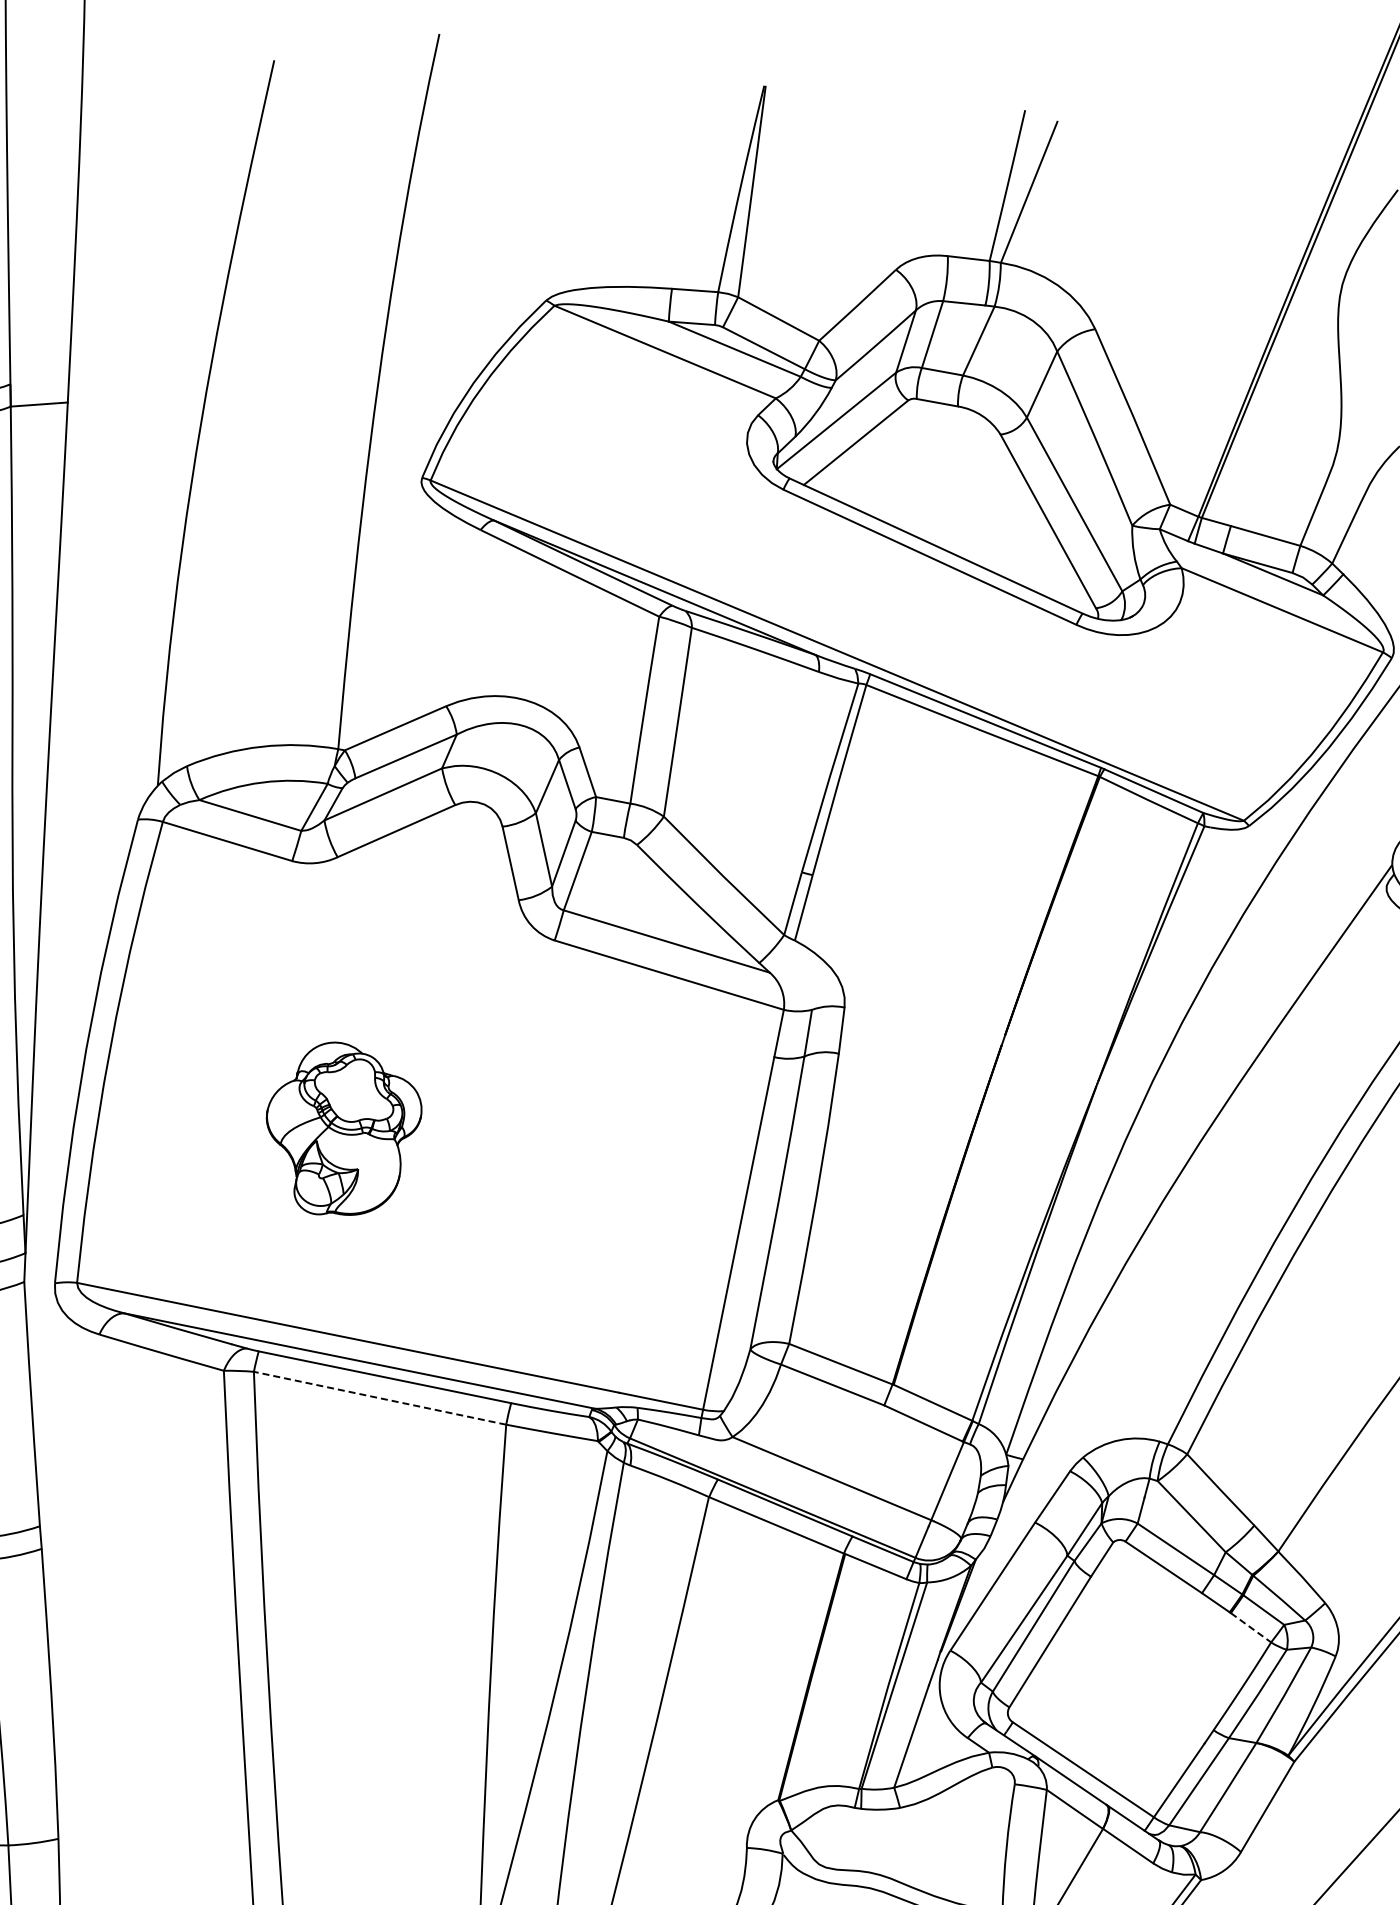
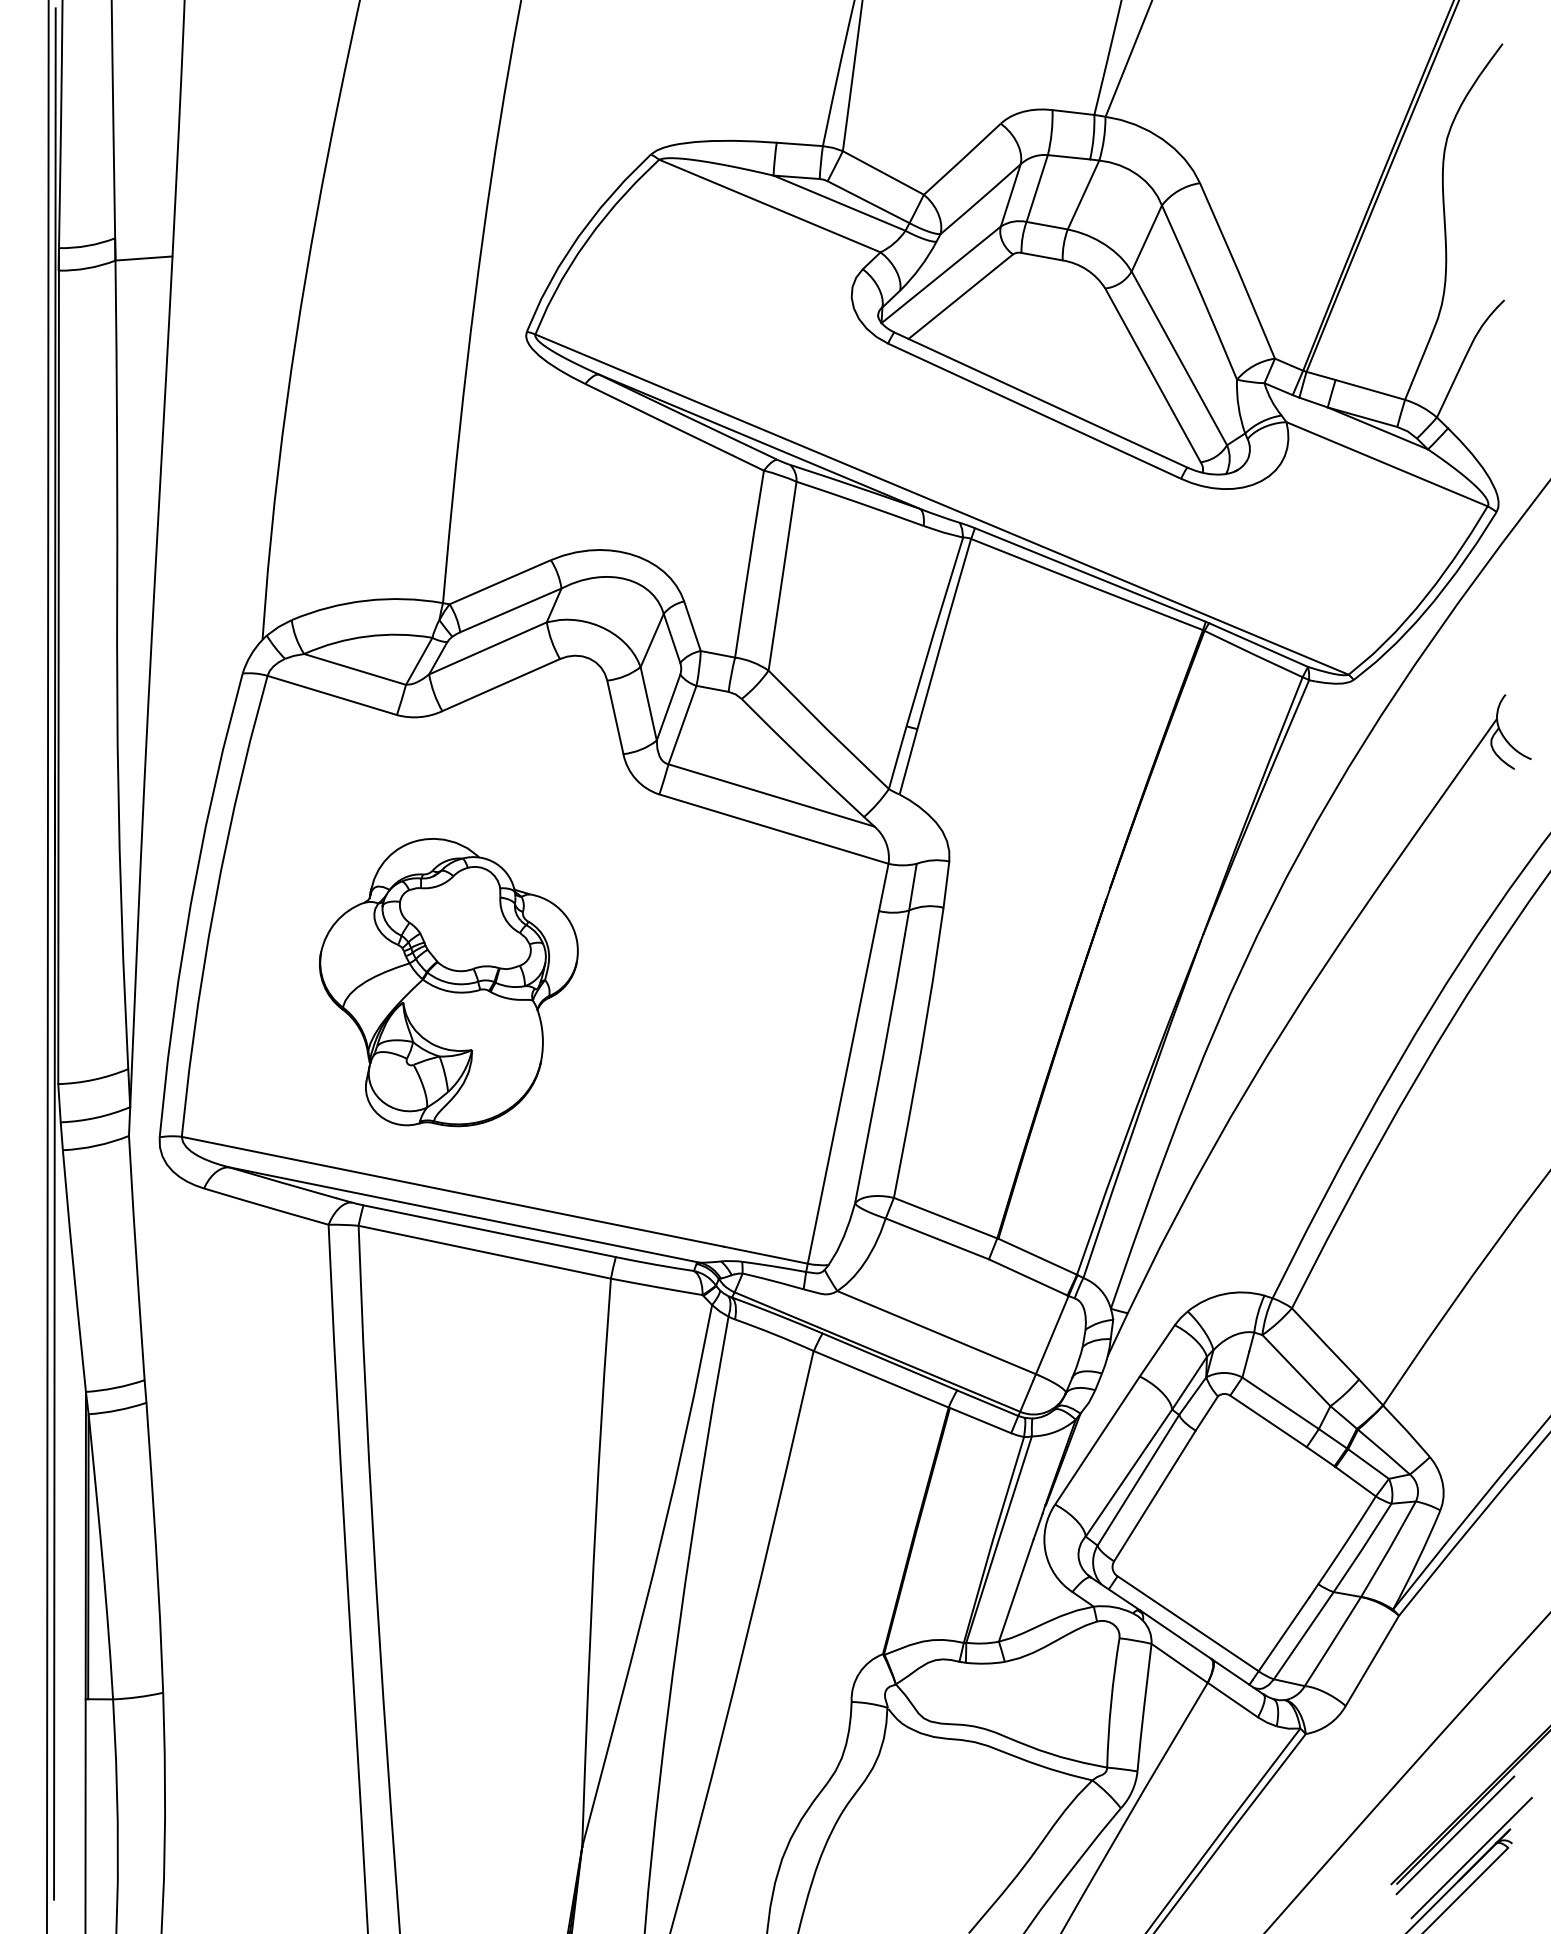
part: (343, 1128) -> (448, 982), size x1.67
line: (379, 1398) -> (484, 1252), dashed -> solid
line: (1250, 1627) -> (1355, 1481), dashed -> solid

